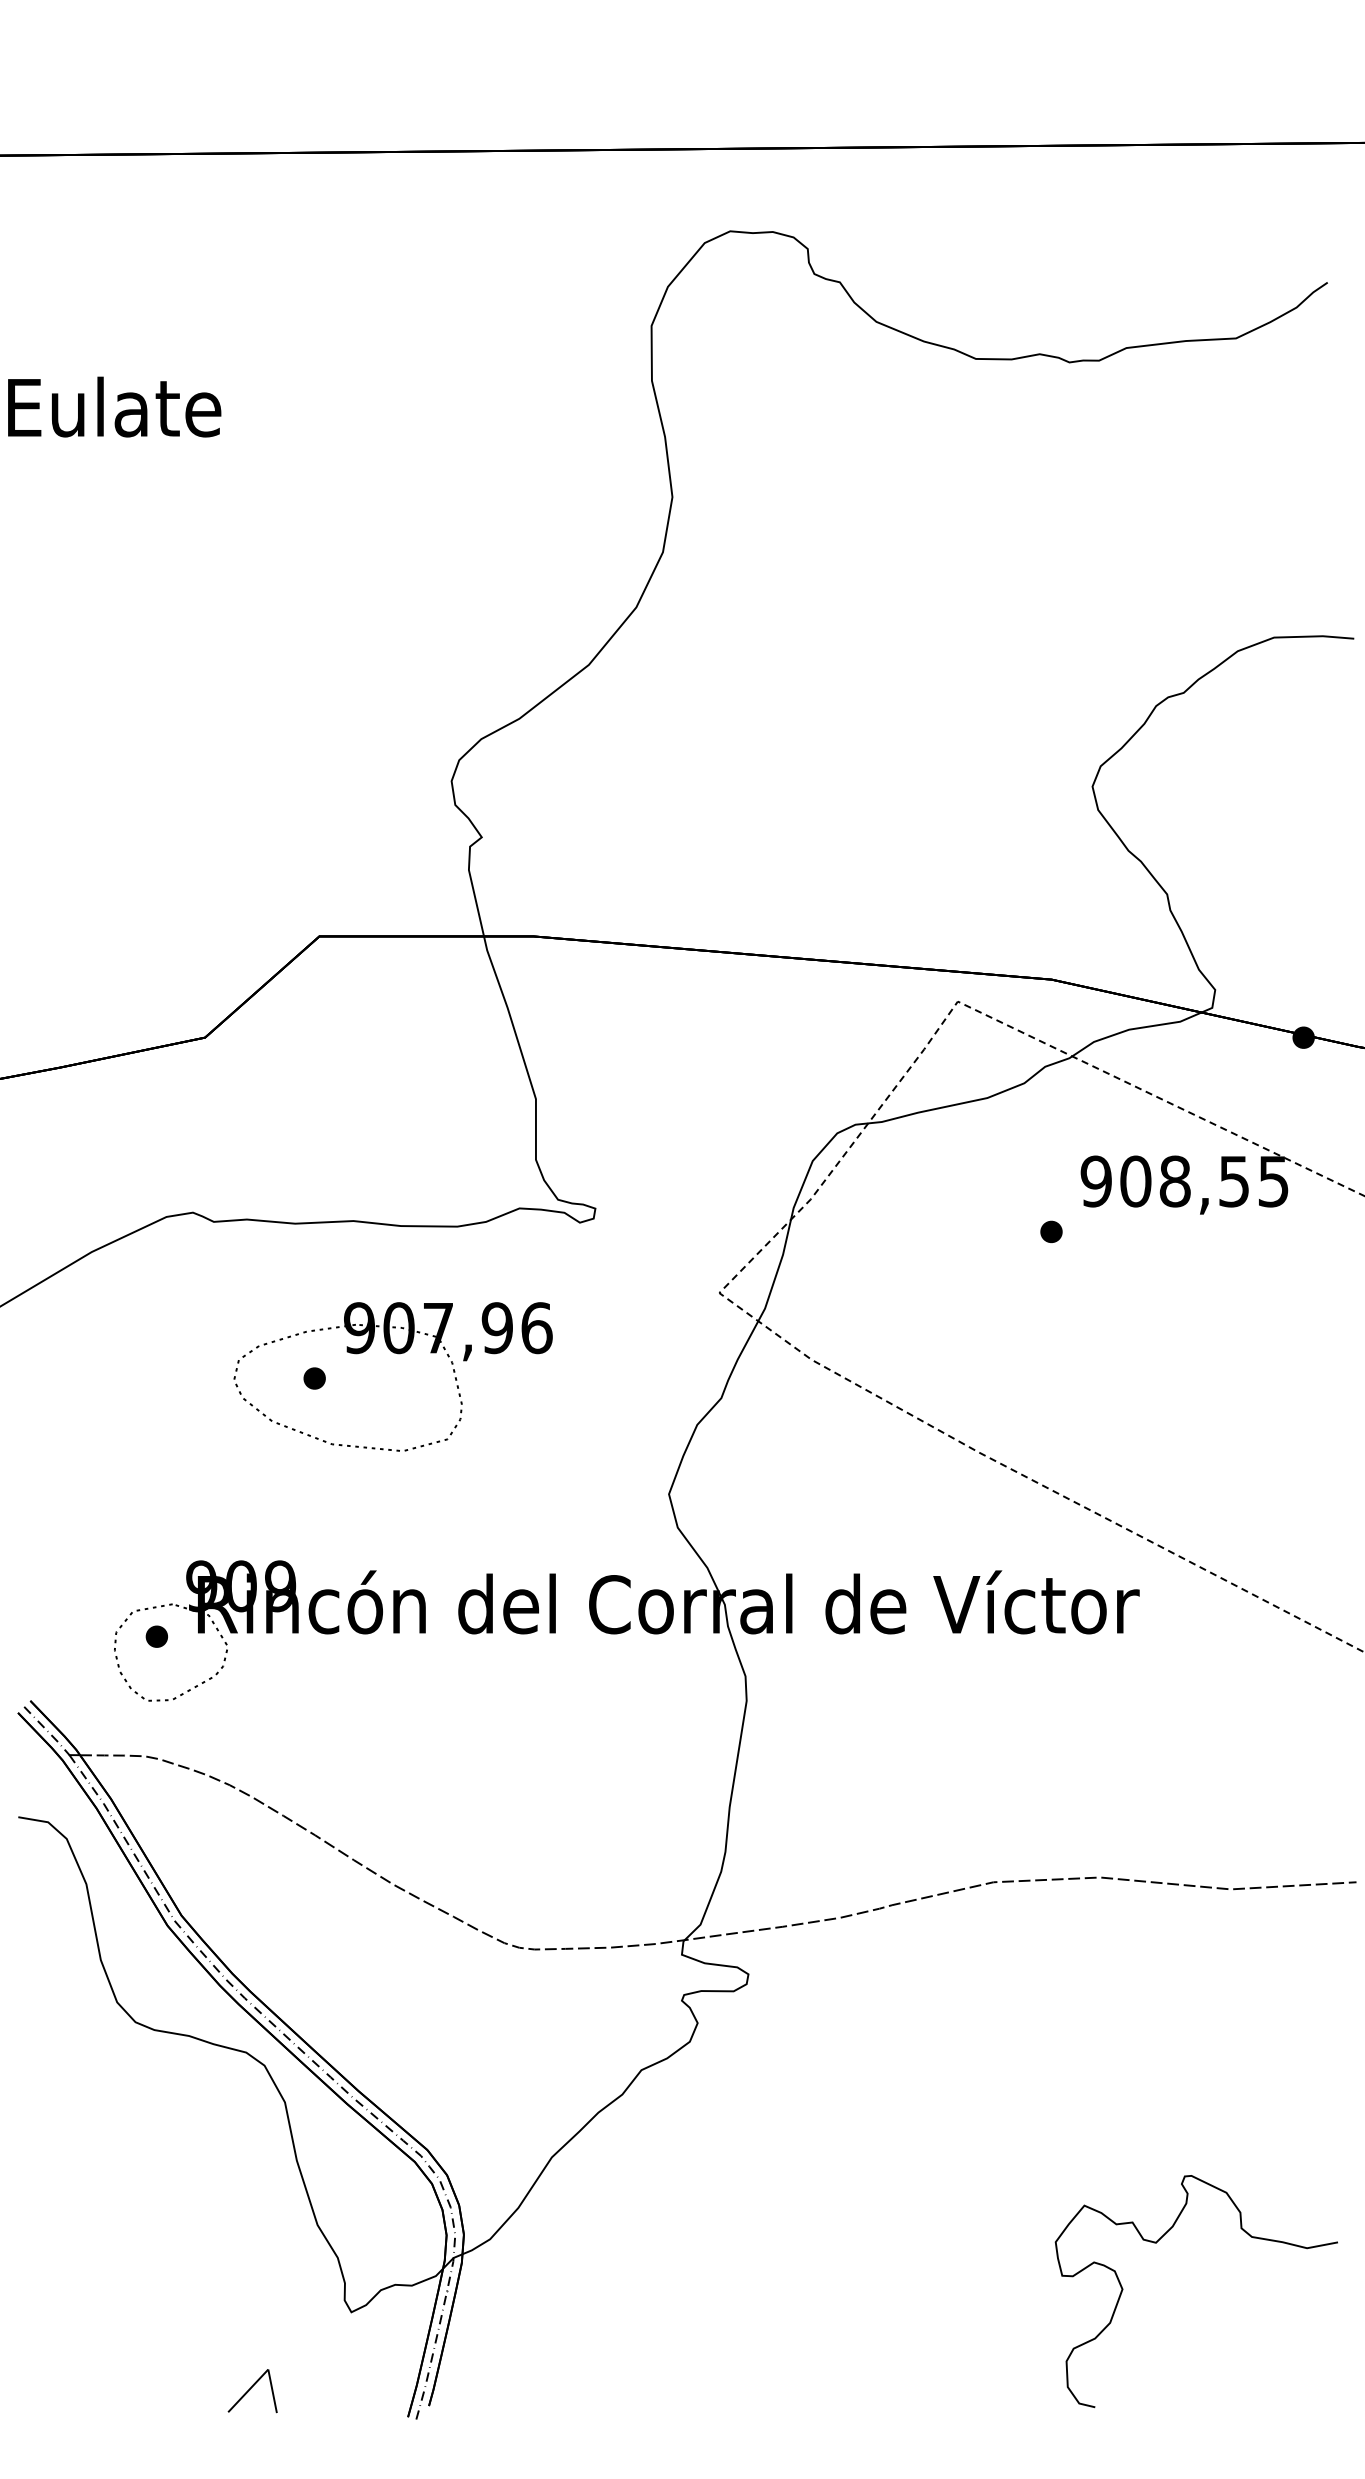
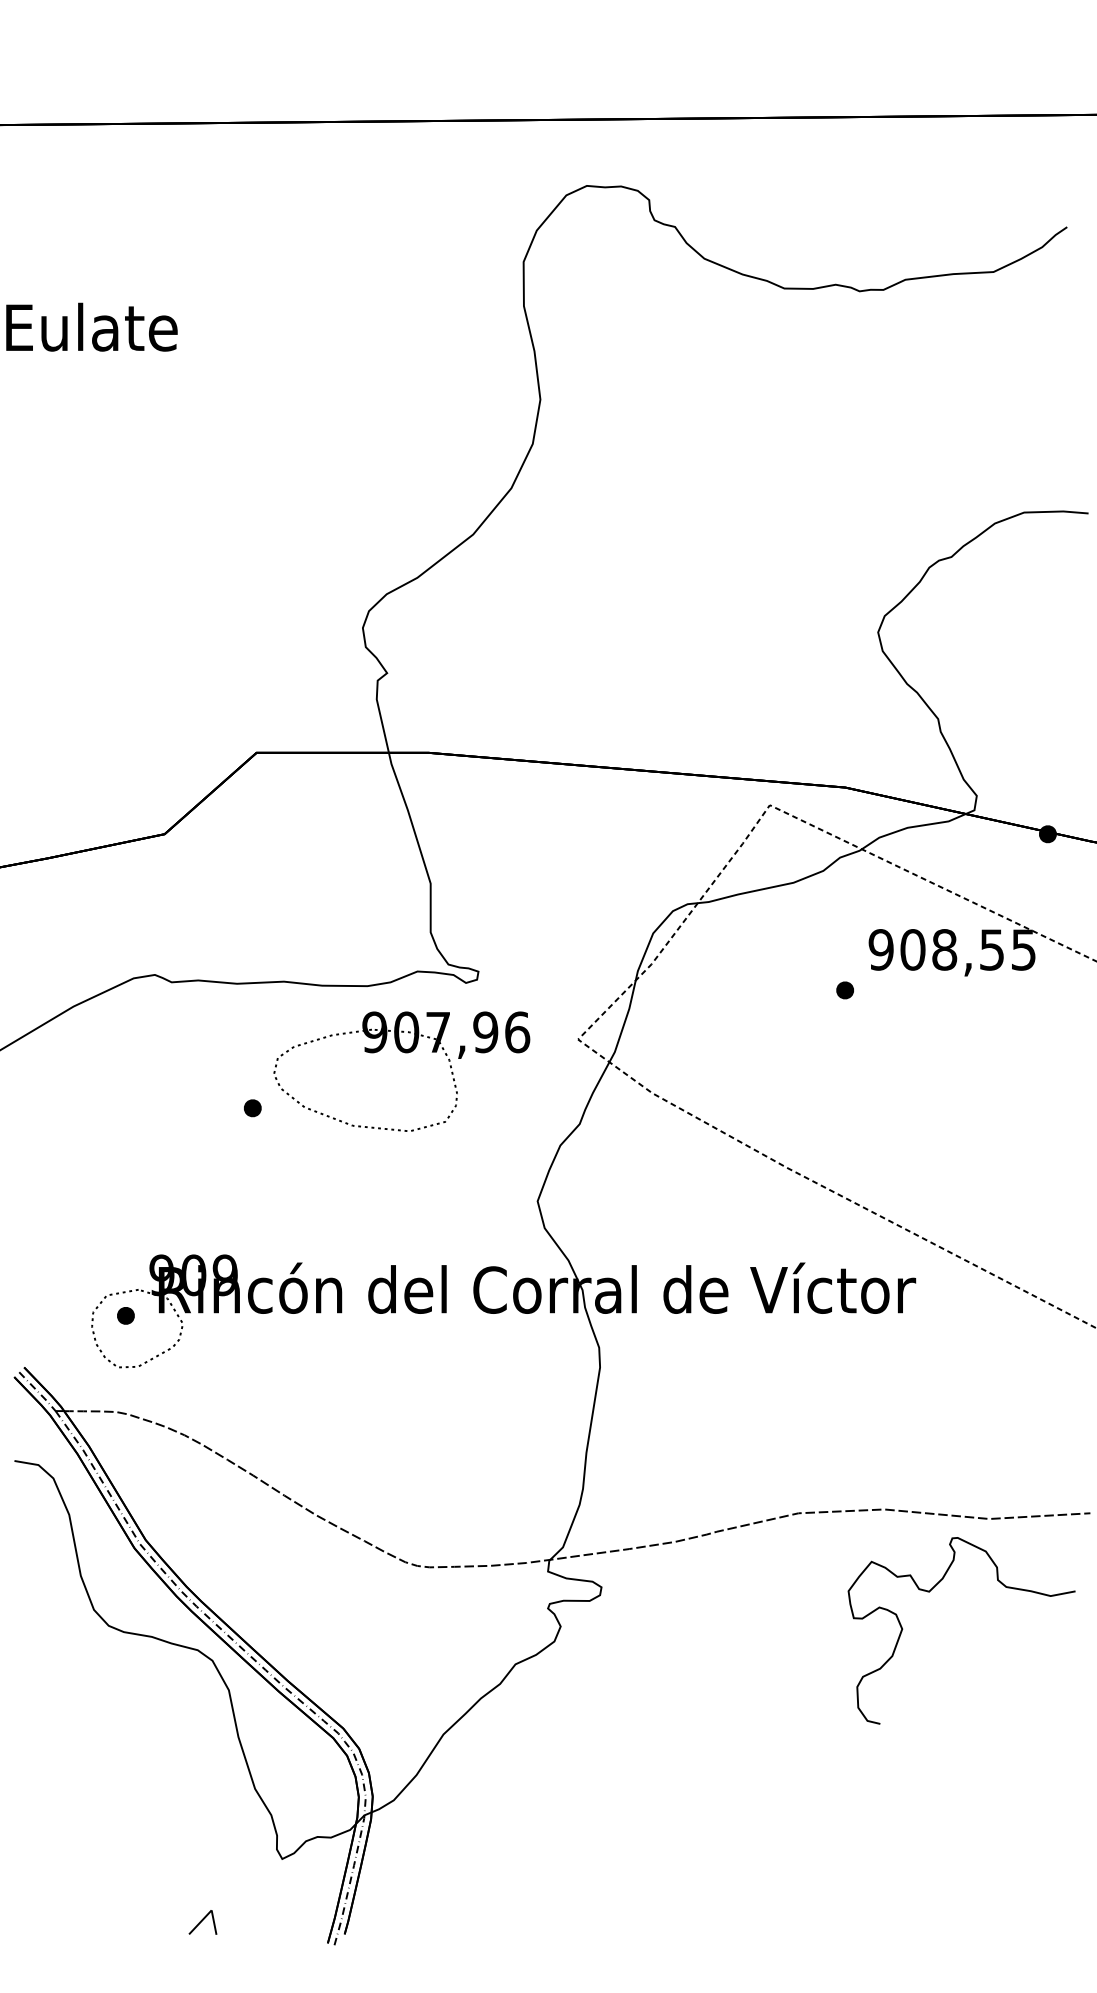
part: (398, 1354) -> (406, 1053), moved
curve: (1156, 2243) -> (929, 1592), moved
part: (252, 2391) -> (202, 1922), size x0.7

